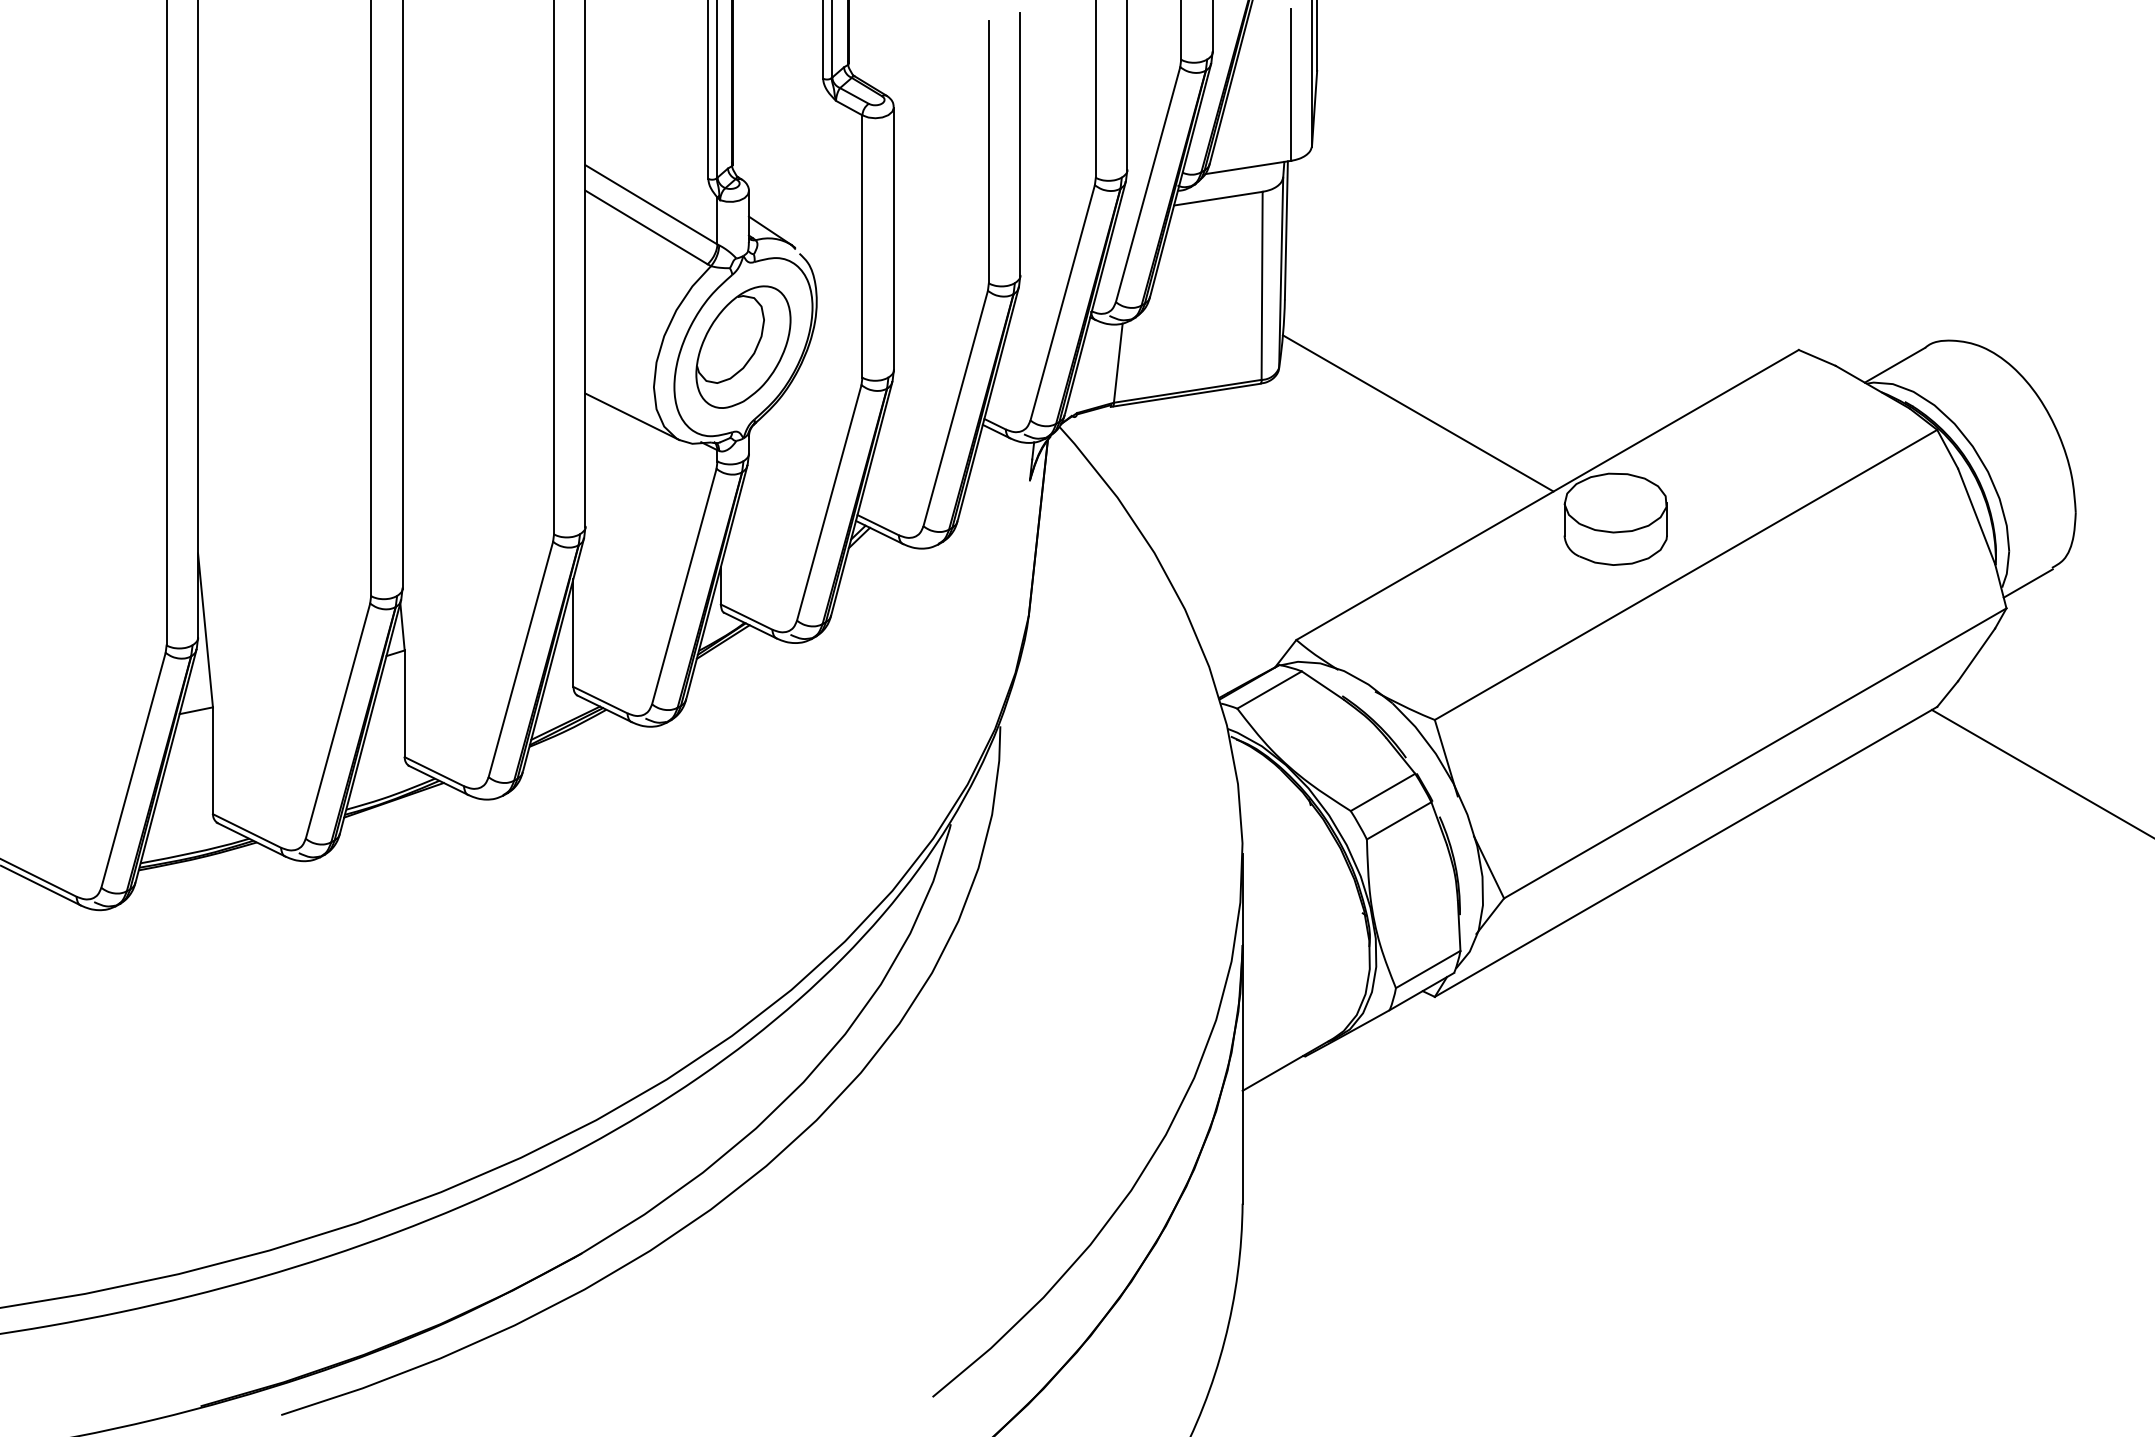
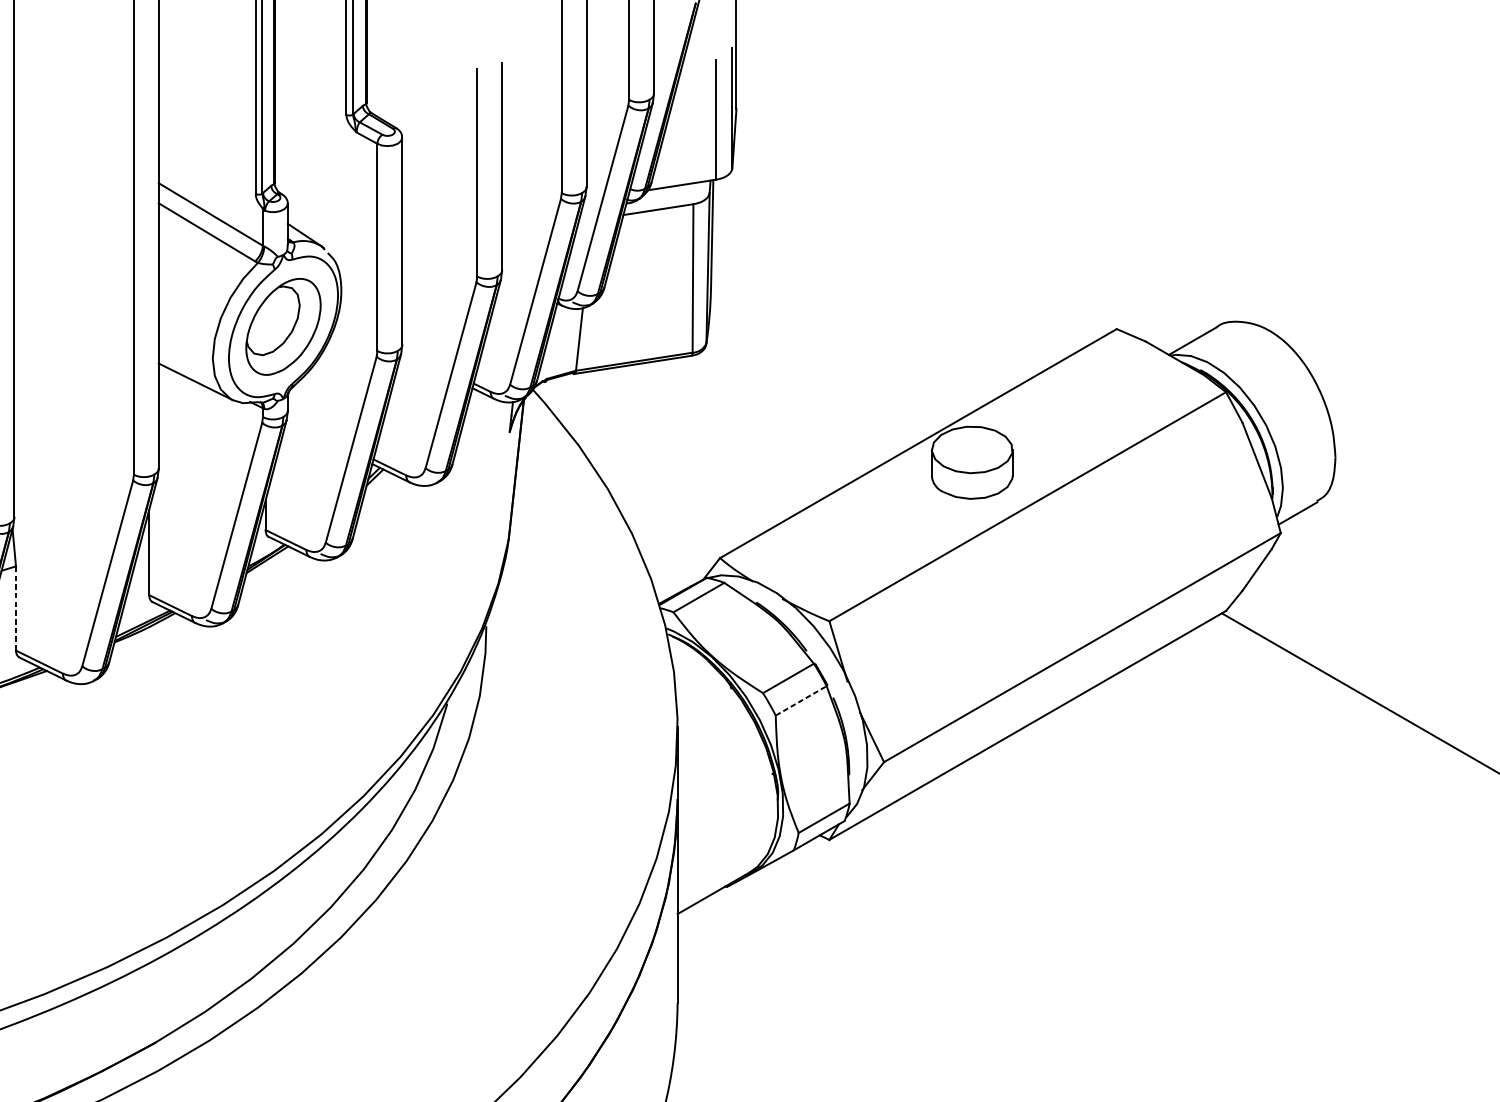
line: (1417, 413) -> (815, 379), removed
line: (404, 703) -> (15, 608), solid -> dashed
line: (1399, 820) -> (801, 700), solid -> dashed

